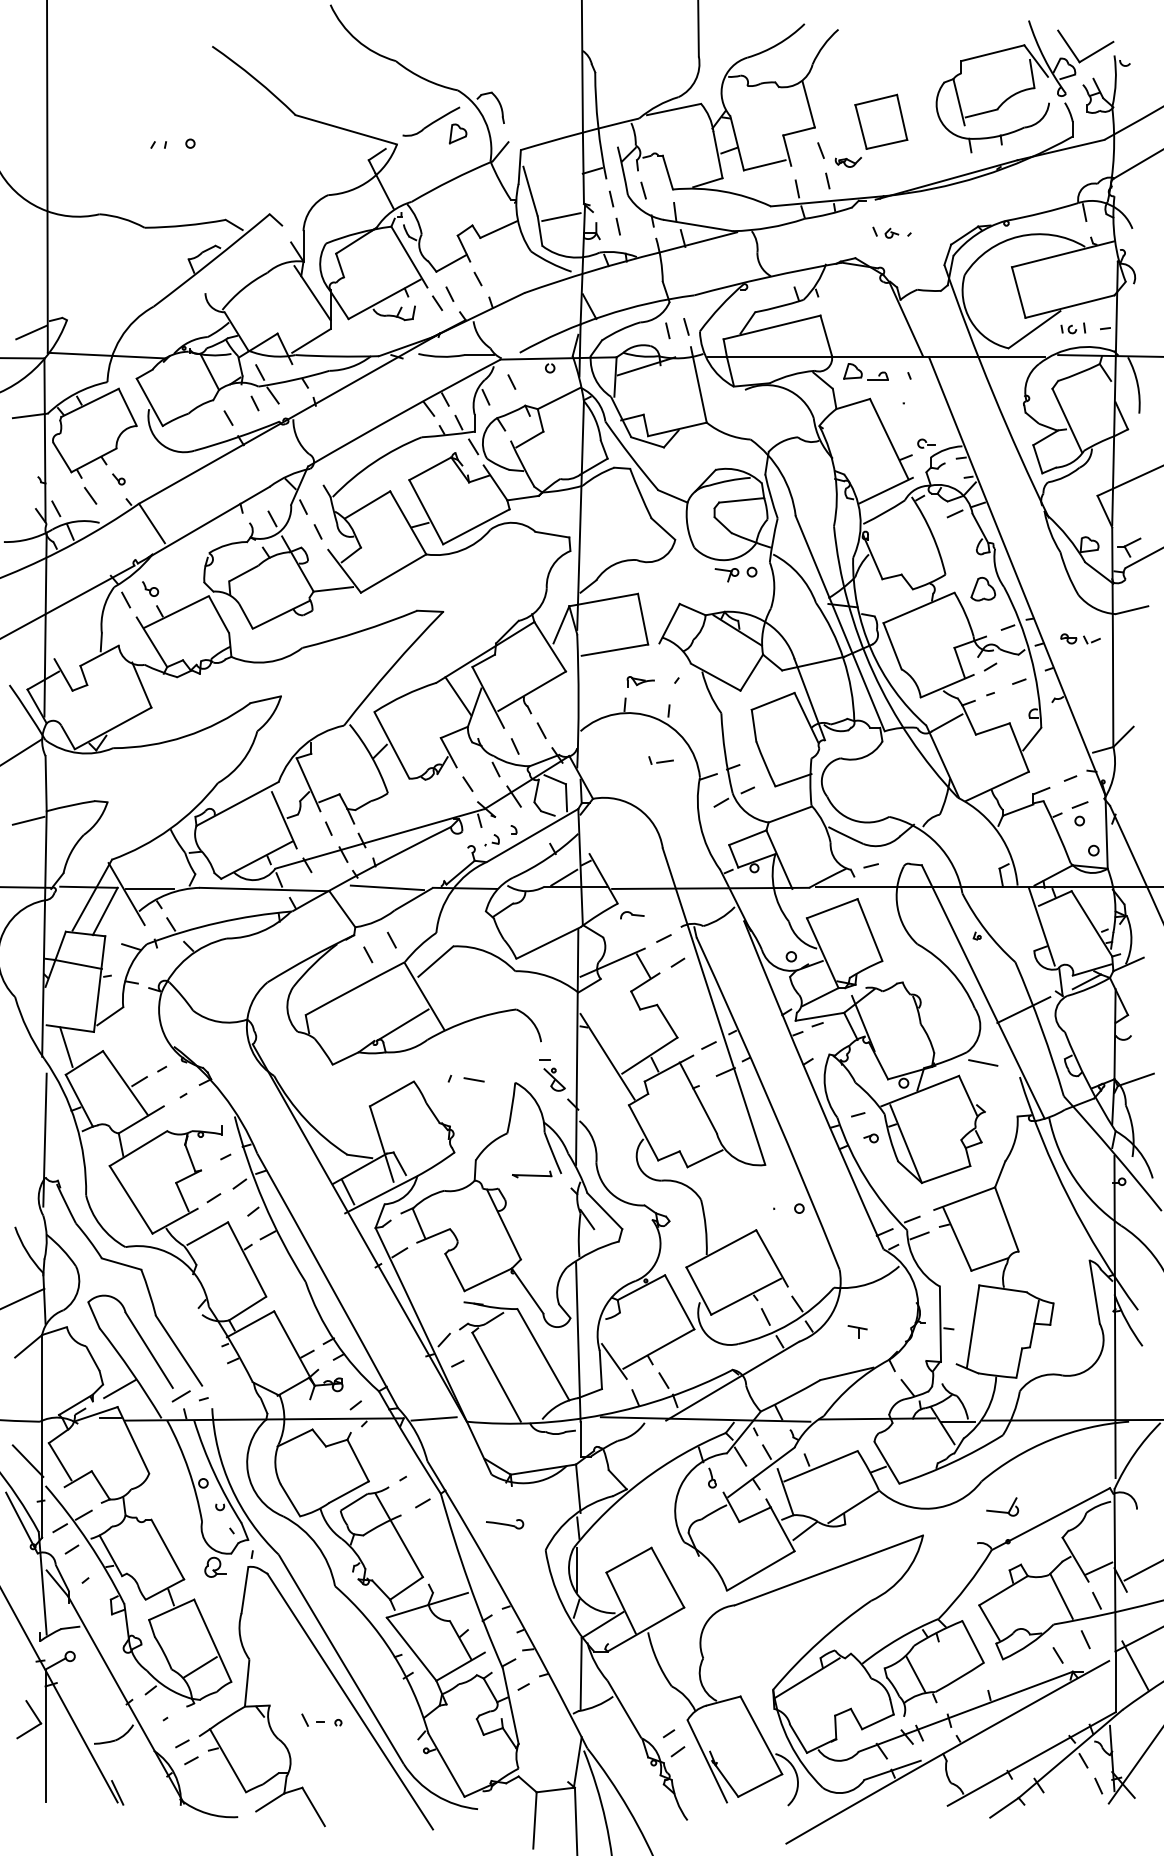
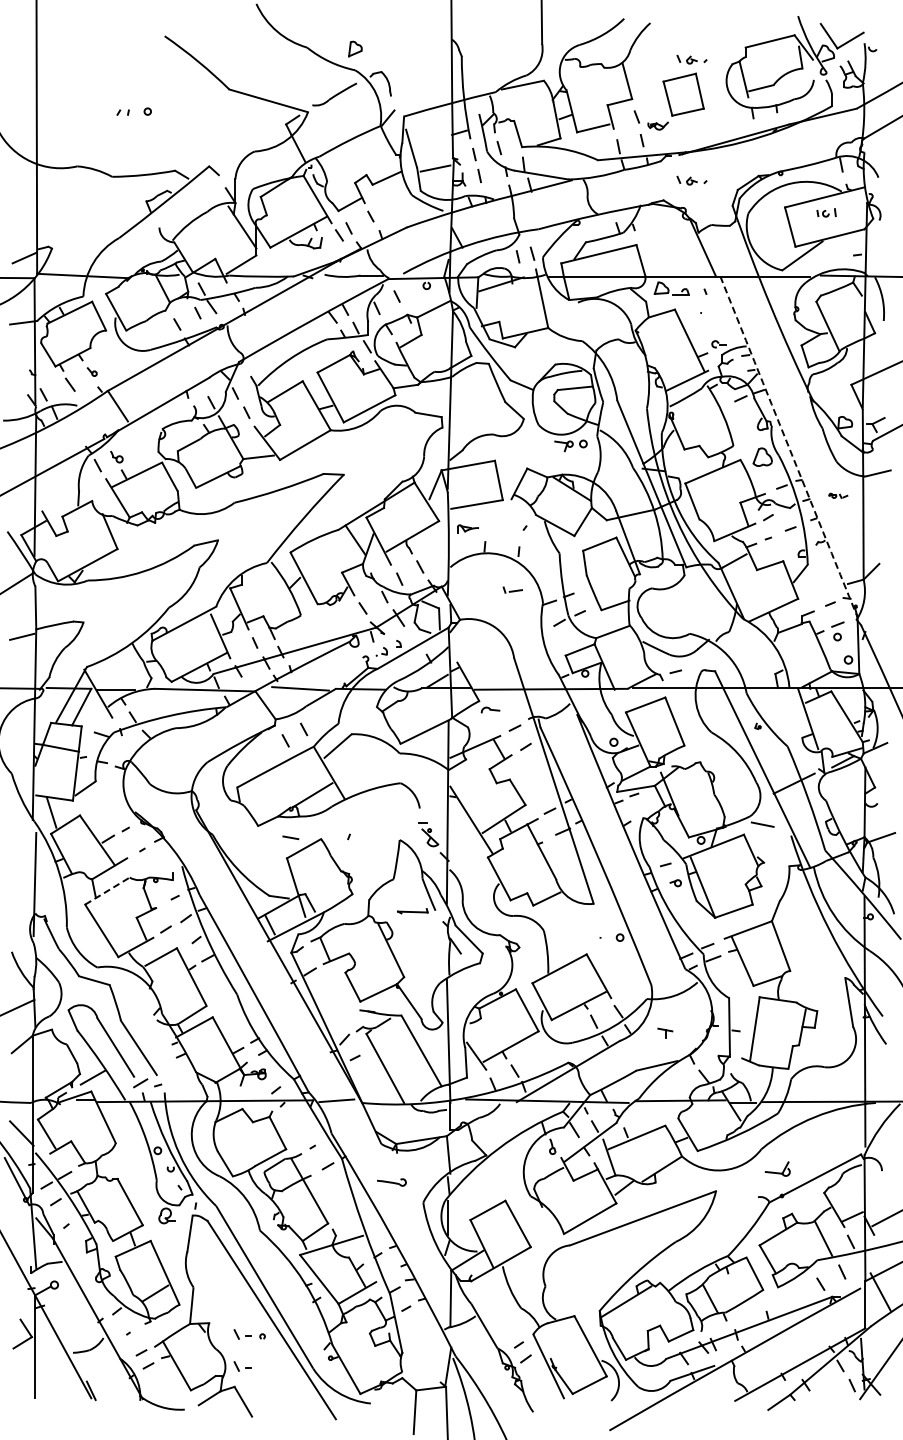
part: (891, 76) -> (691, 59), added
part: (458, 133) -> (355, 48), moved
part: (1073, 327) -> (826, 212), moved
arc: (1016, 575) -> (788, 446), solid -> dashed
part: (1080, 638) -> (838, 495), size x0.6
part: (640, 681) -> (467, 528), moved
line: (473, 1079) -> (290, 837), moved
line: (138, 1147) -> (107, 890), solid -> dashed
part: (312, 1761) -> (242, 1366), added

